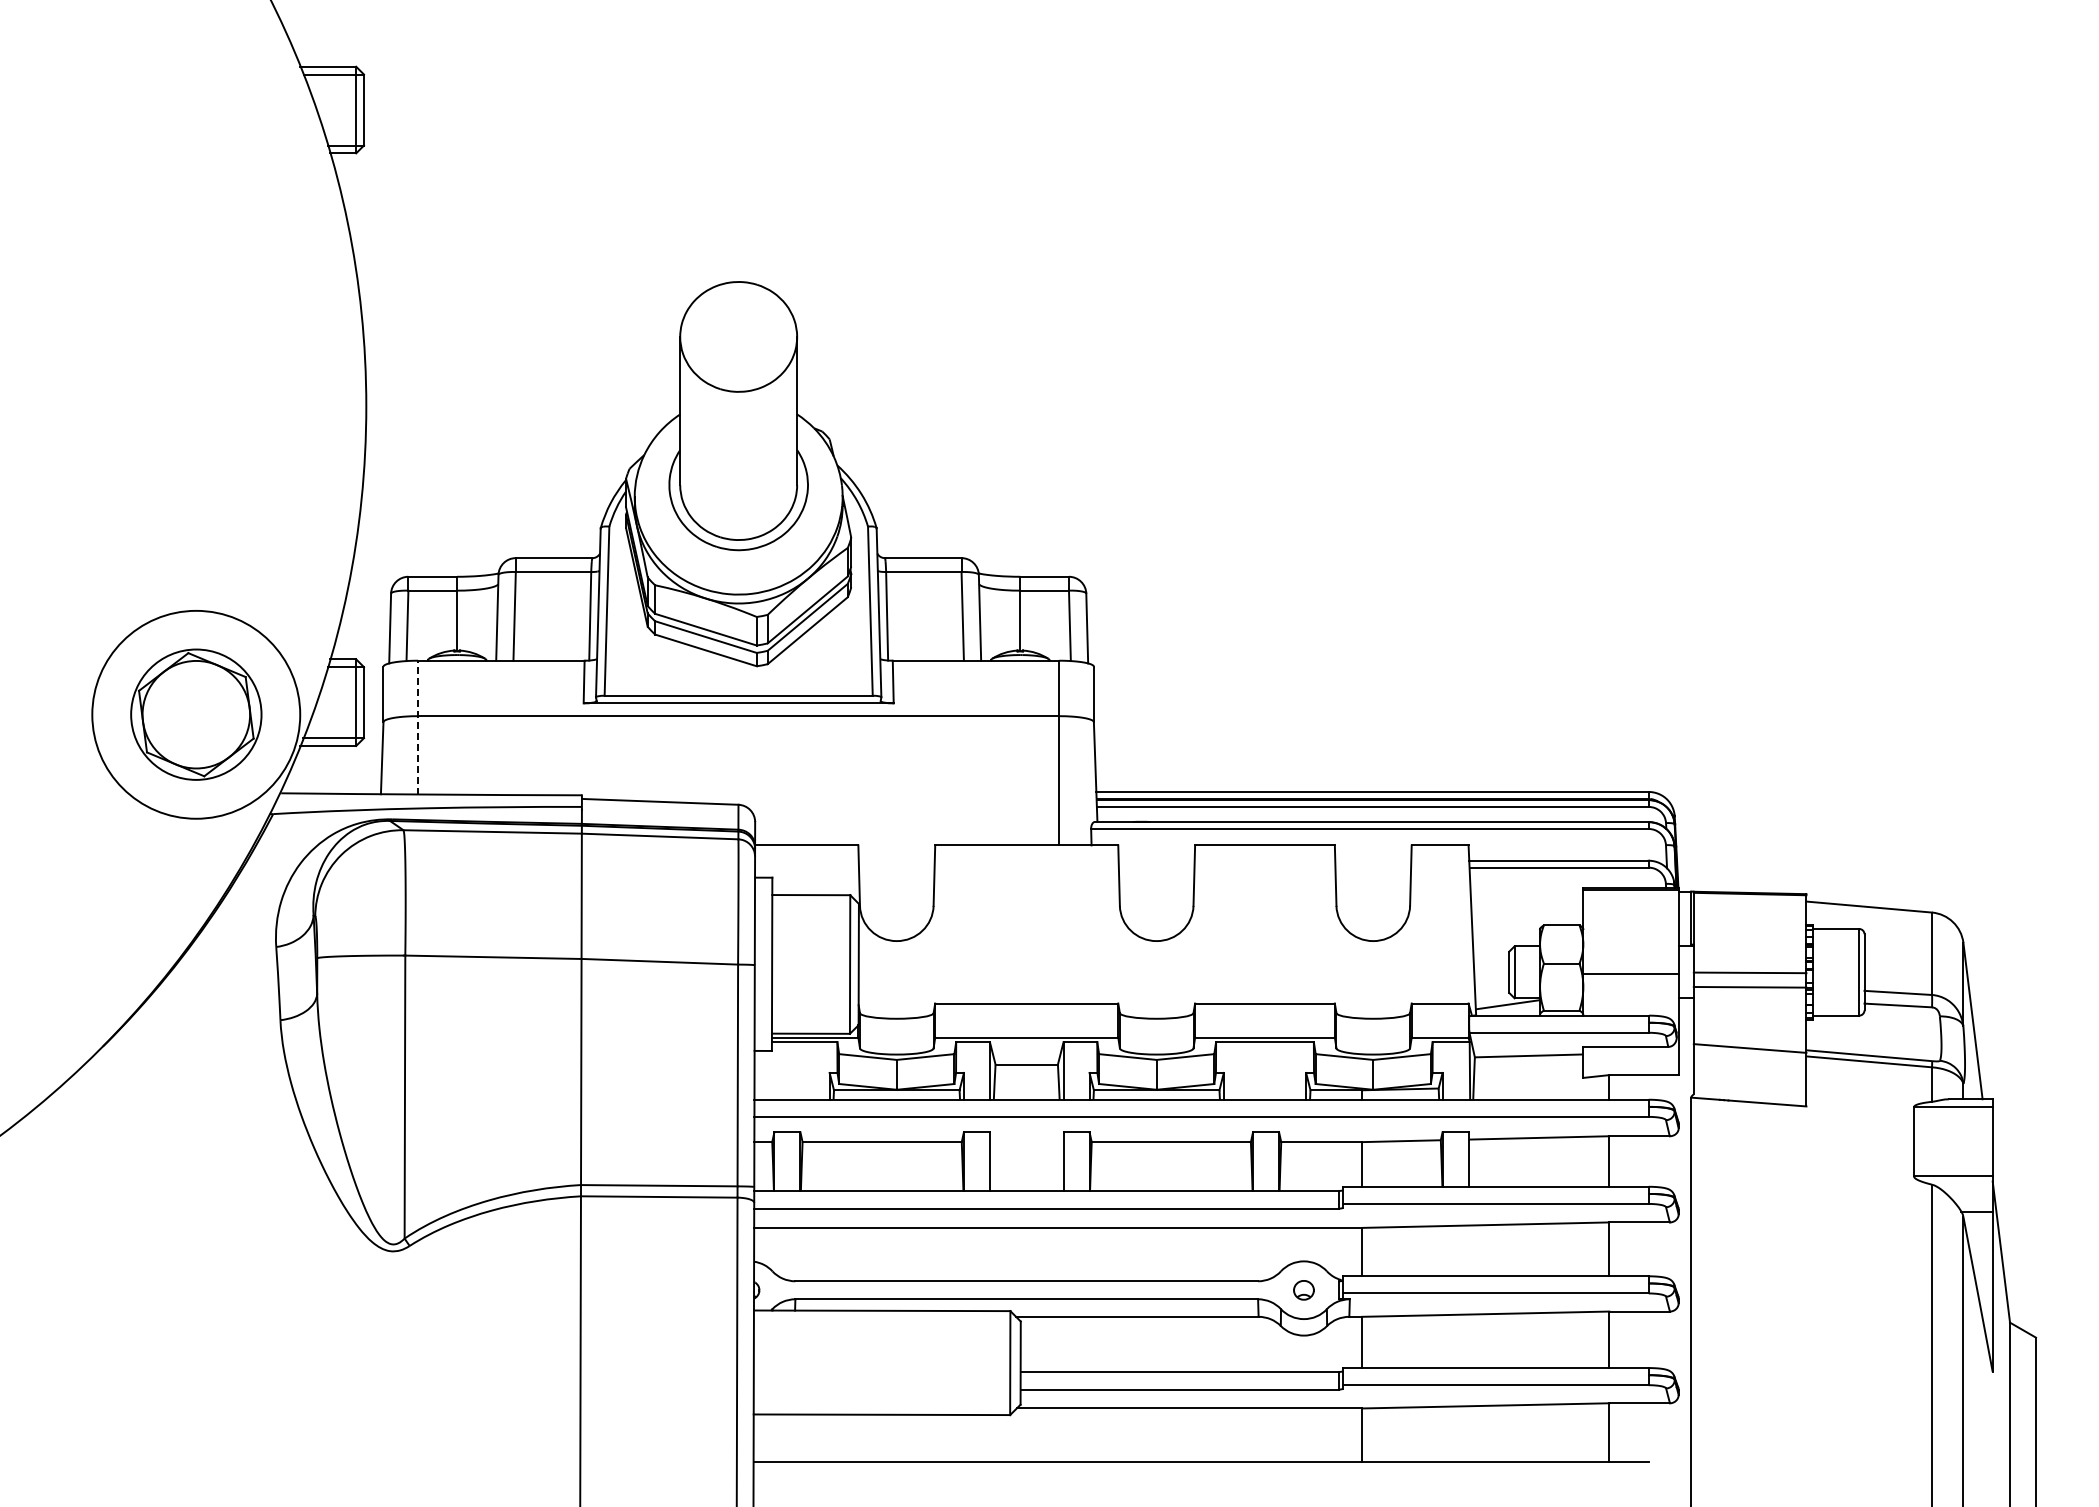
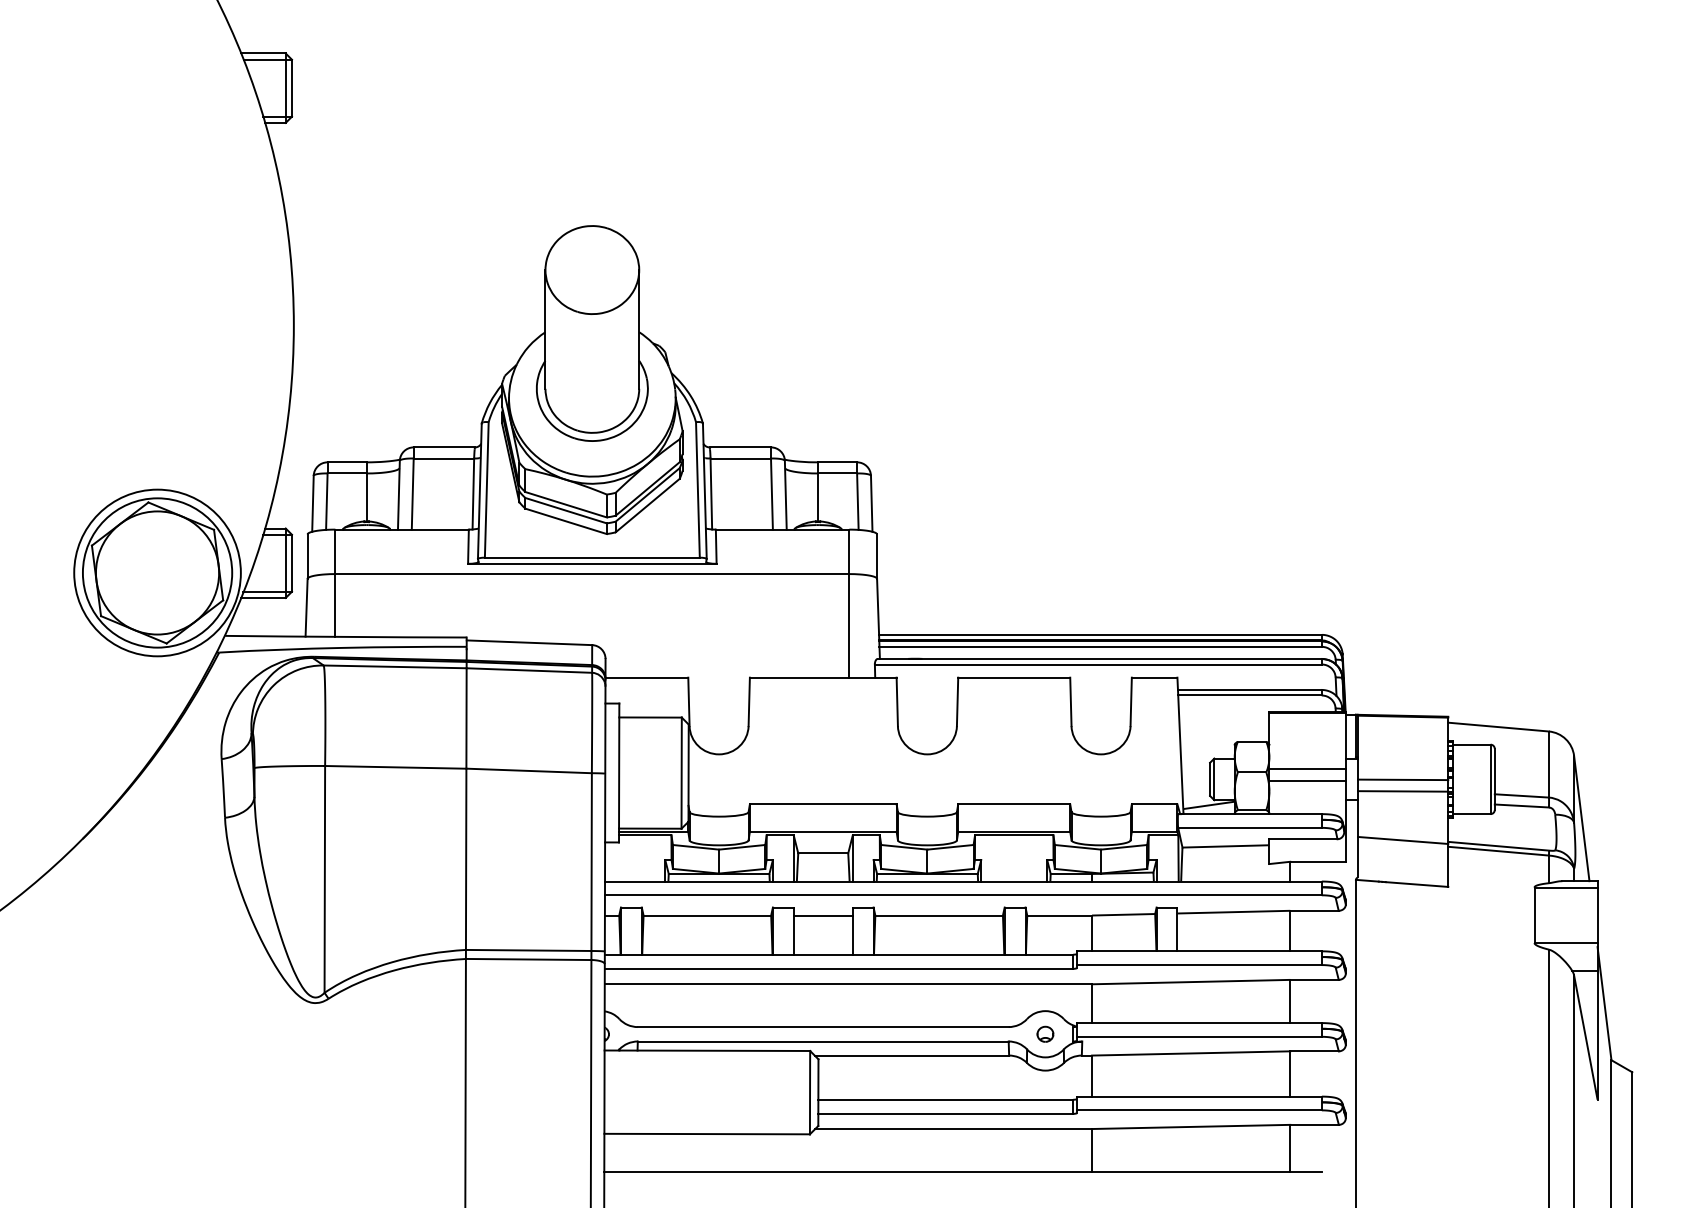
part: (196, 714) -> (157, 572), size x1.43
line: (418, 727) -> (335, 583), dashed -> solid
line: (1630, 959) -> (1307, 769), added
line: (1026, 1142) -> (823, 915), added

